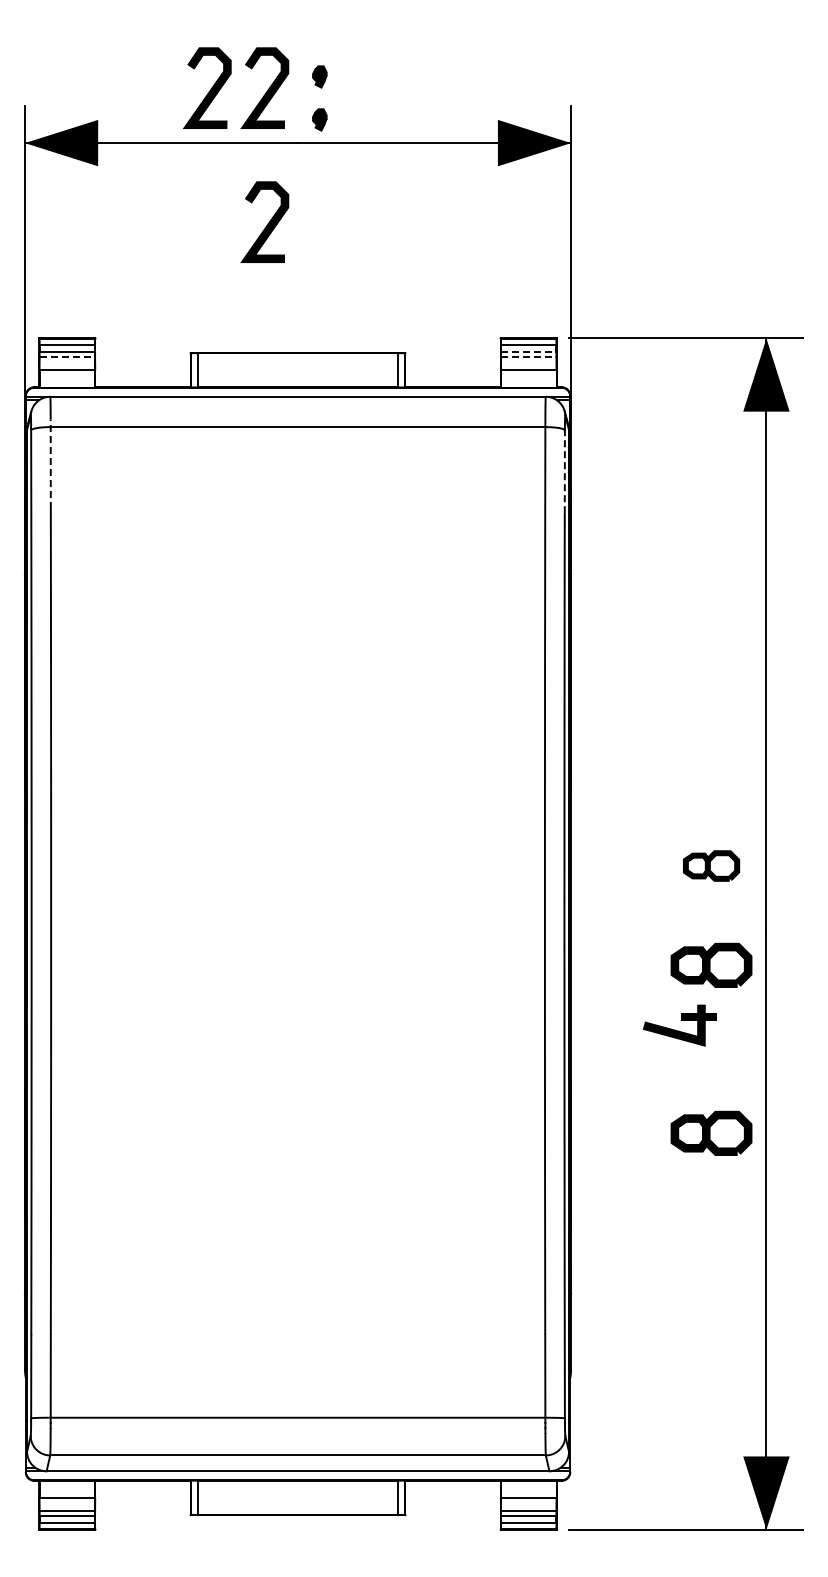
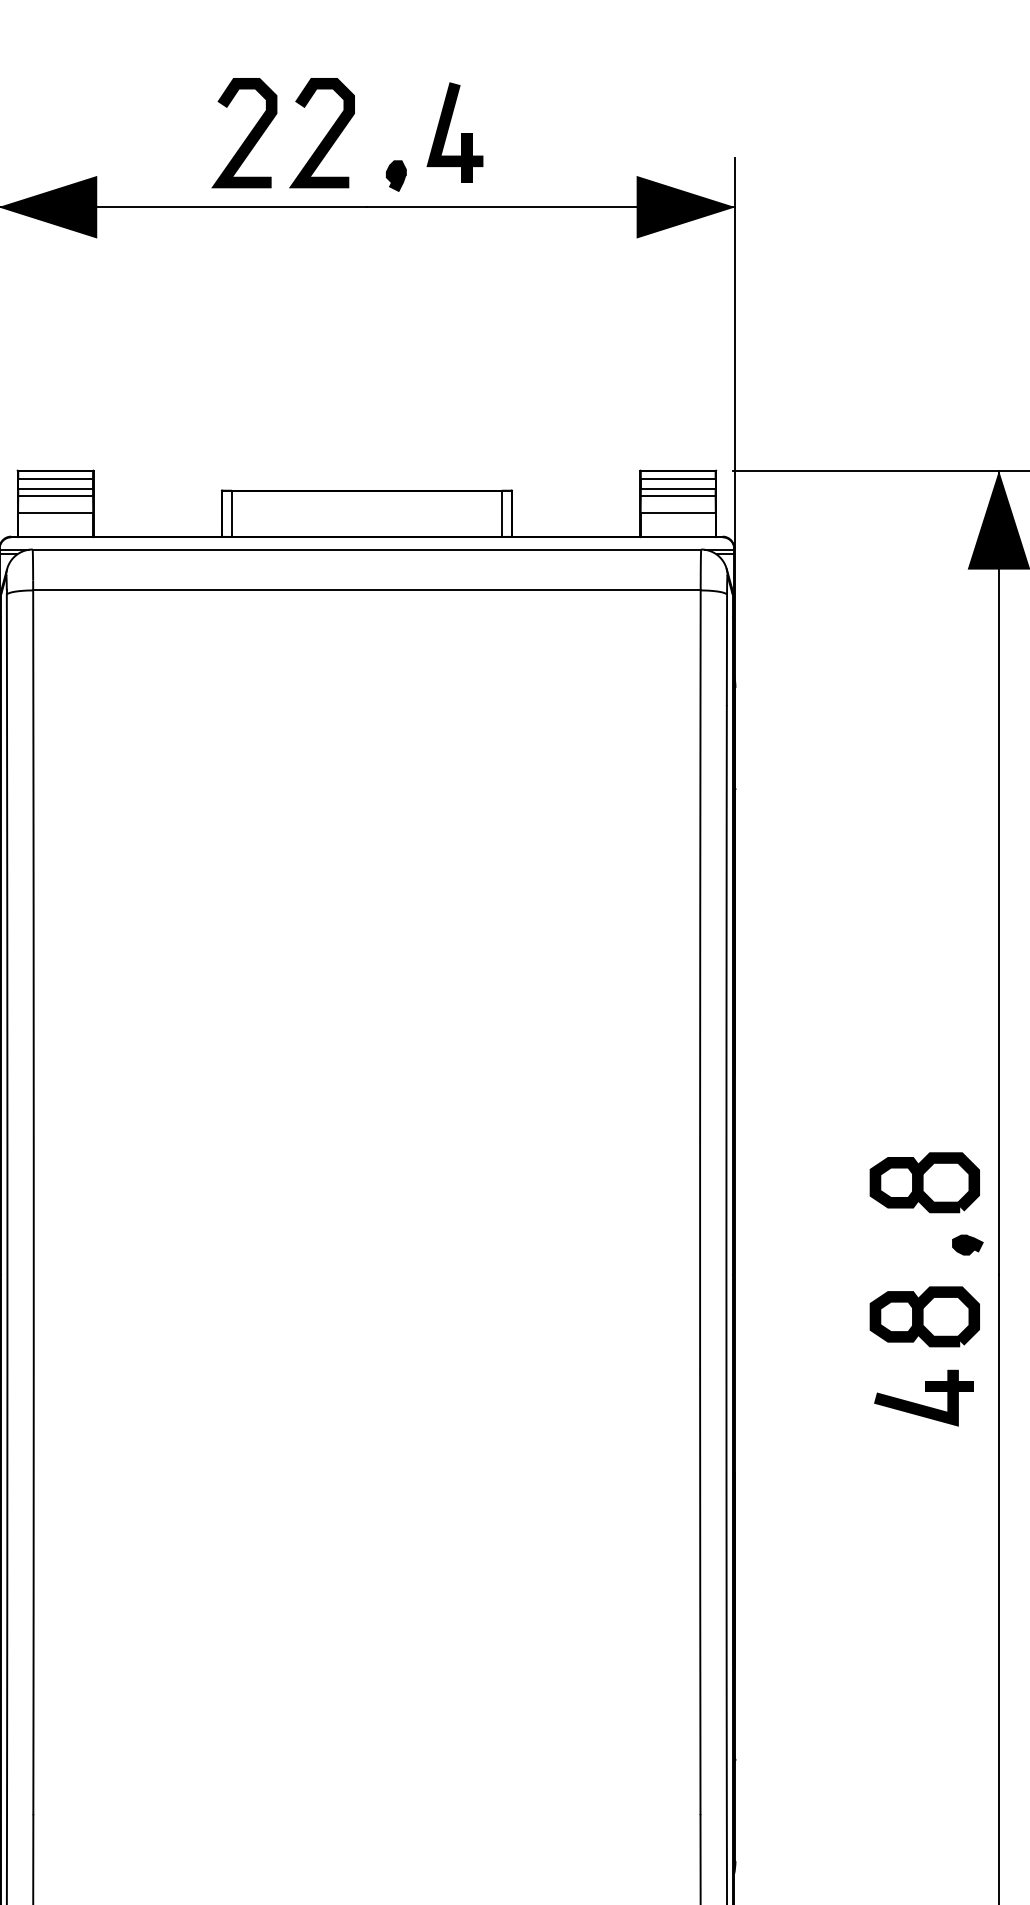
part: (319, 76) -> (395, 117), removed
part: (363, 87) -> (455, 132), added
curve: (267, 223) -> (325, 315), removed
line: (528, 351) -> (677, 488), dashed -> solid
line: (67, 357) -> (55, 496), dashed -> solid
line: (528, 357) -> (677, 496), dashed -> solid
line: (50, 463) -> (32, 639), dashed -> solid
line: (564, 471) -> (726, 650), dashed -> solid
part: (711, 865) -> (924, 1182), size x1.43
part: (742, 911) -> (966, 1244), added
part: (679, 1025) -> (923, 1397), moved
part: (711, 1132) -> (924, 1542), removed

